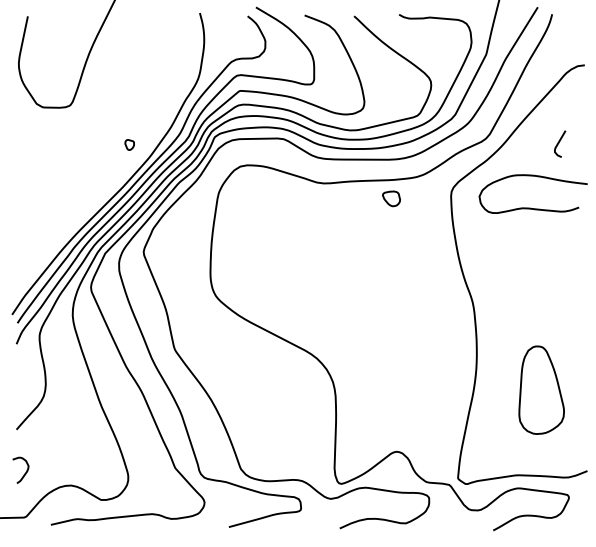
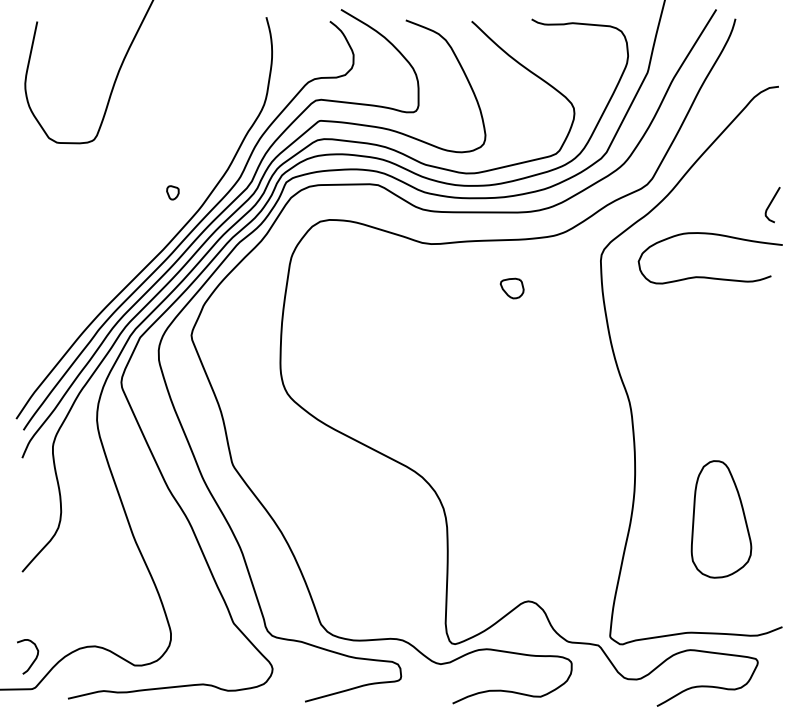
curve: (559, 143) -> (771, 204), moved
part: (391, 198) -> (512, 288), moved
curve: (24, 473) -> (32, 660), moved

